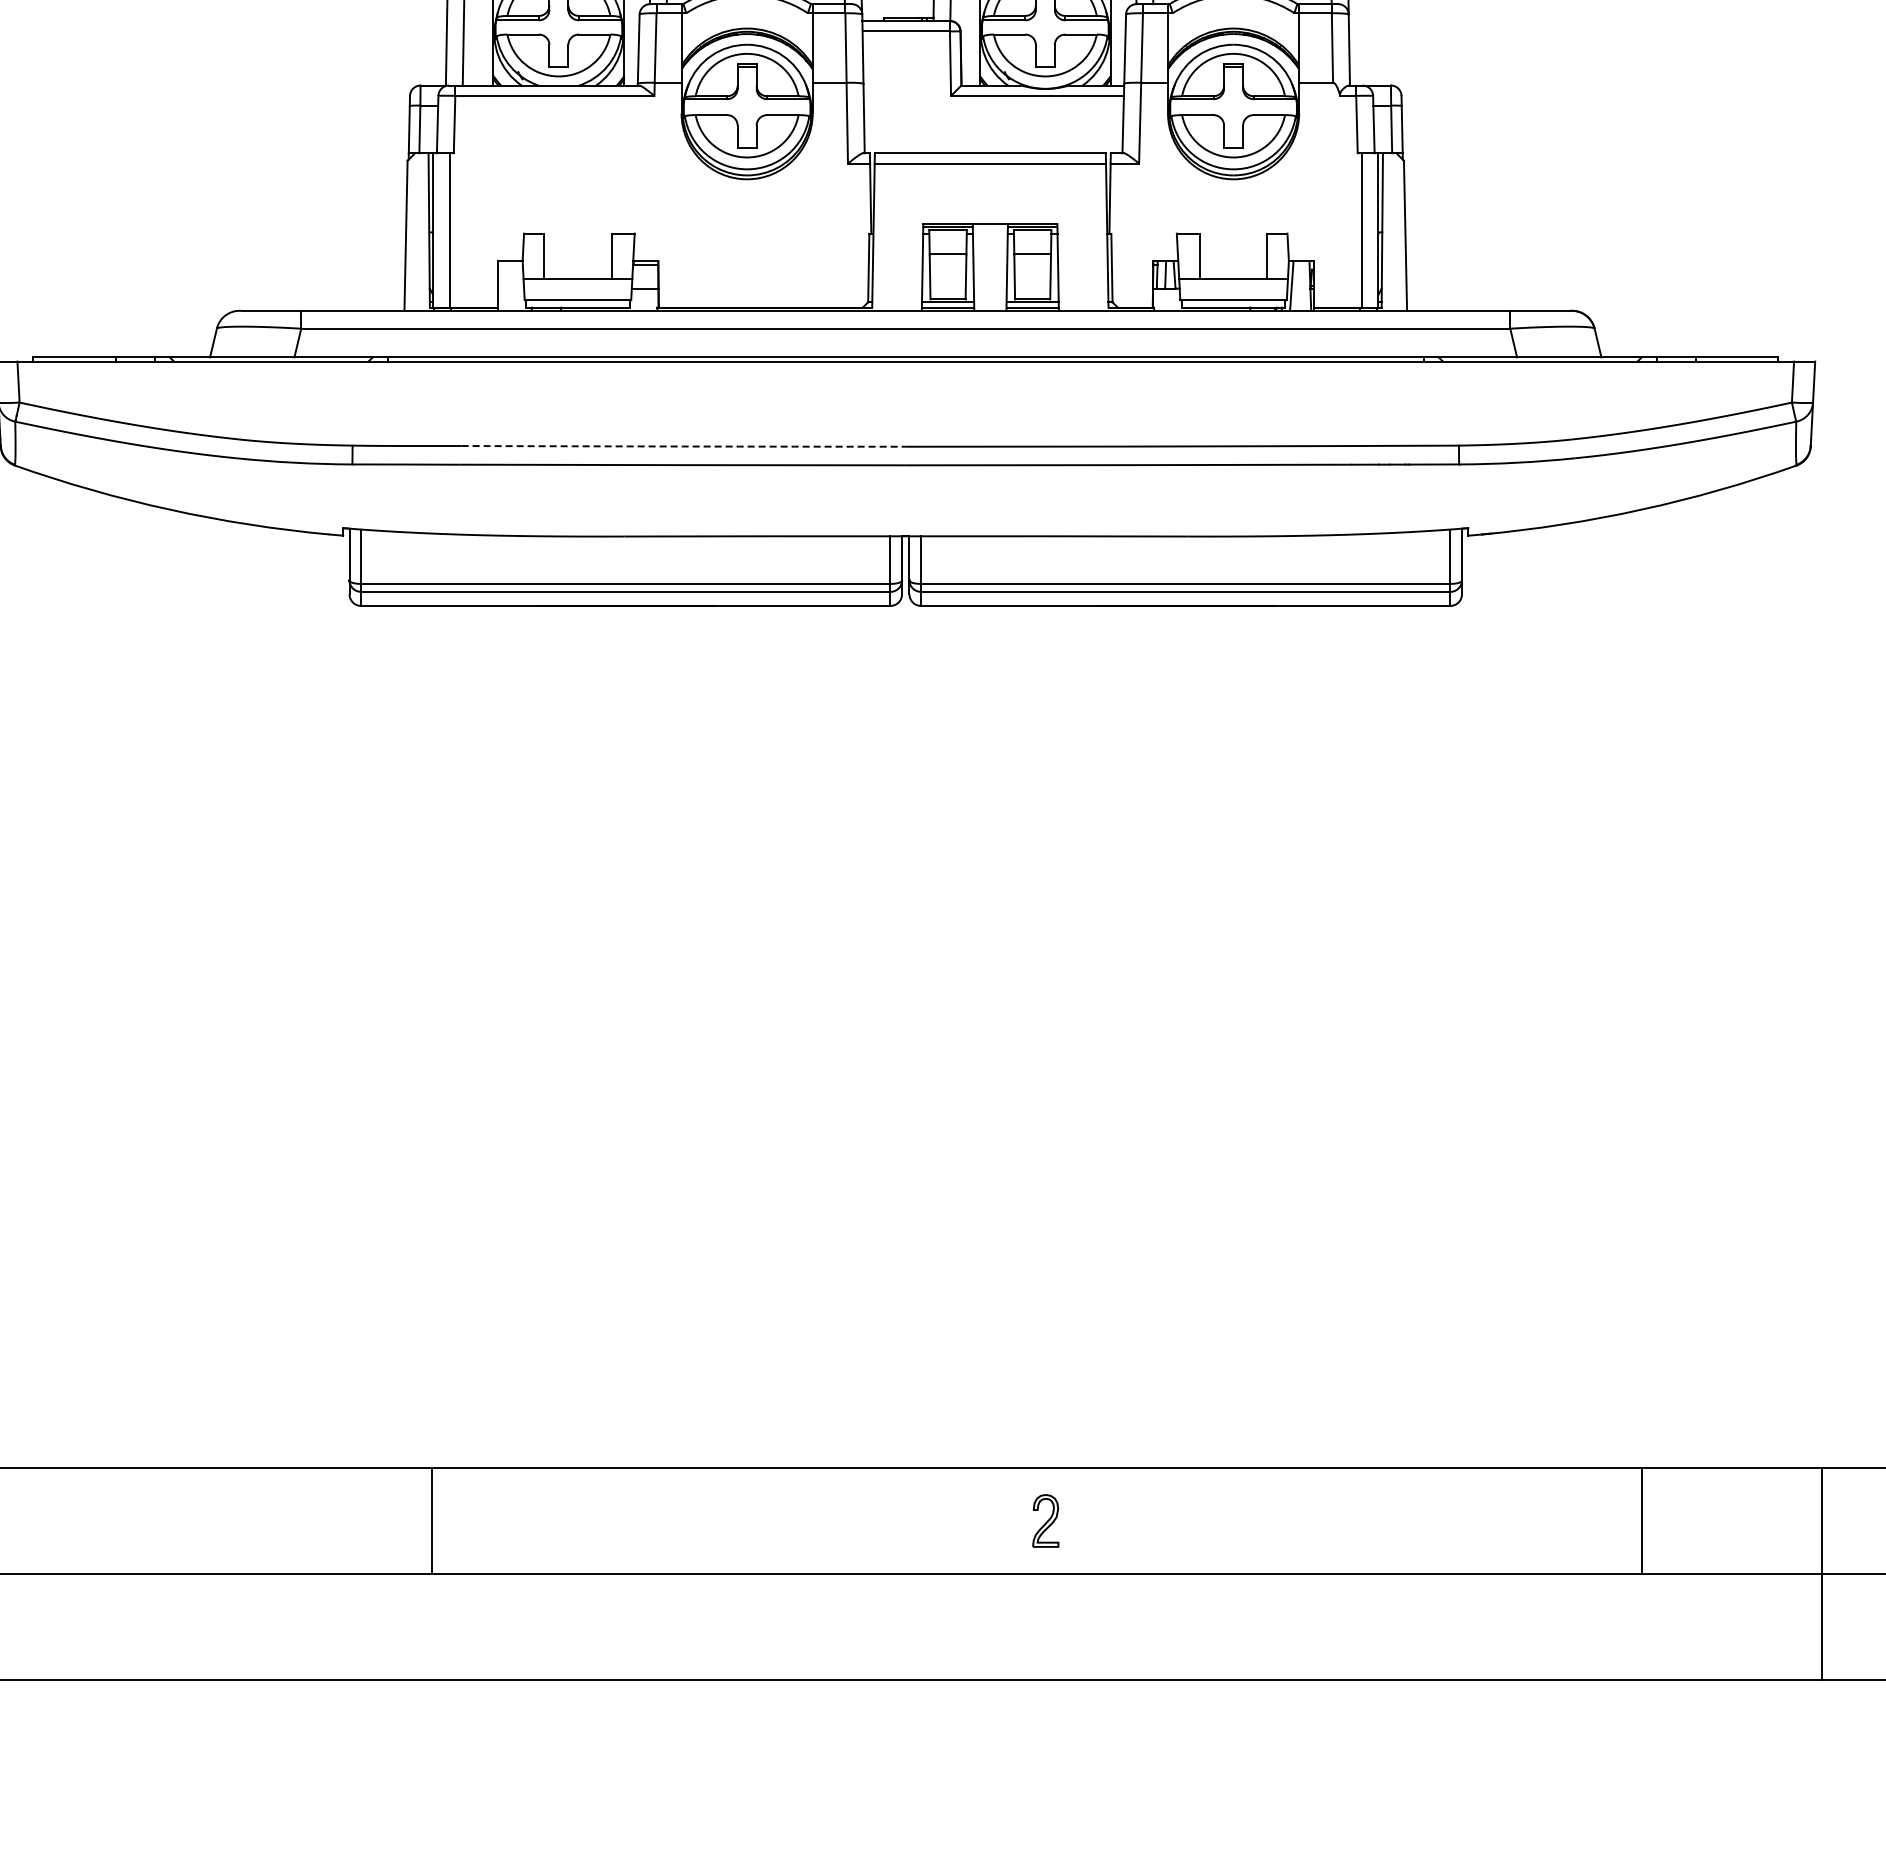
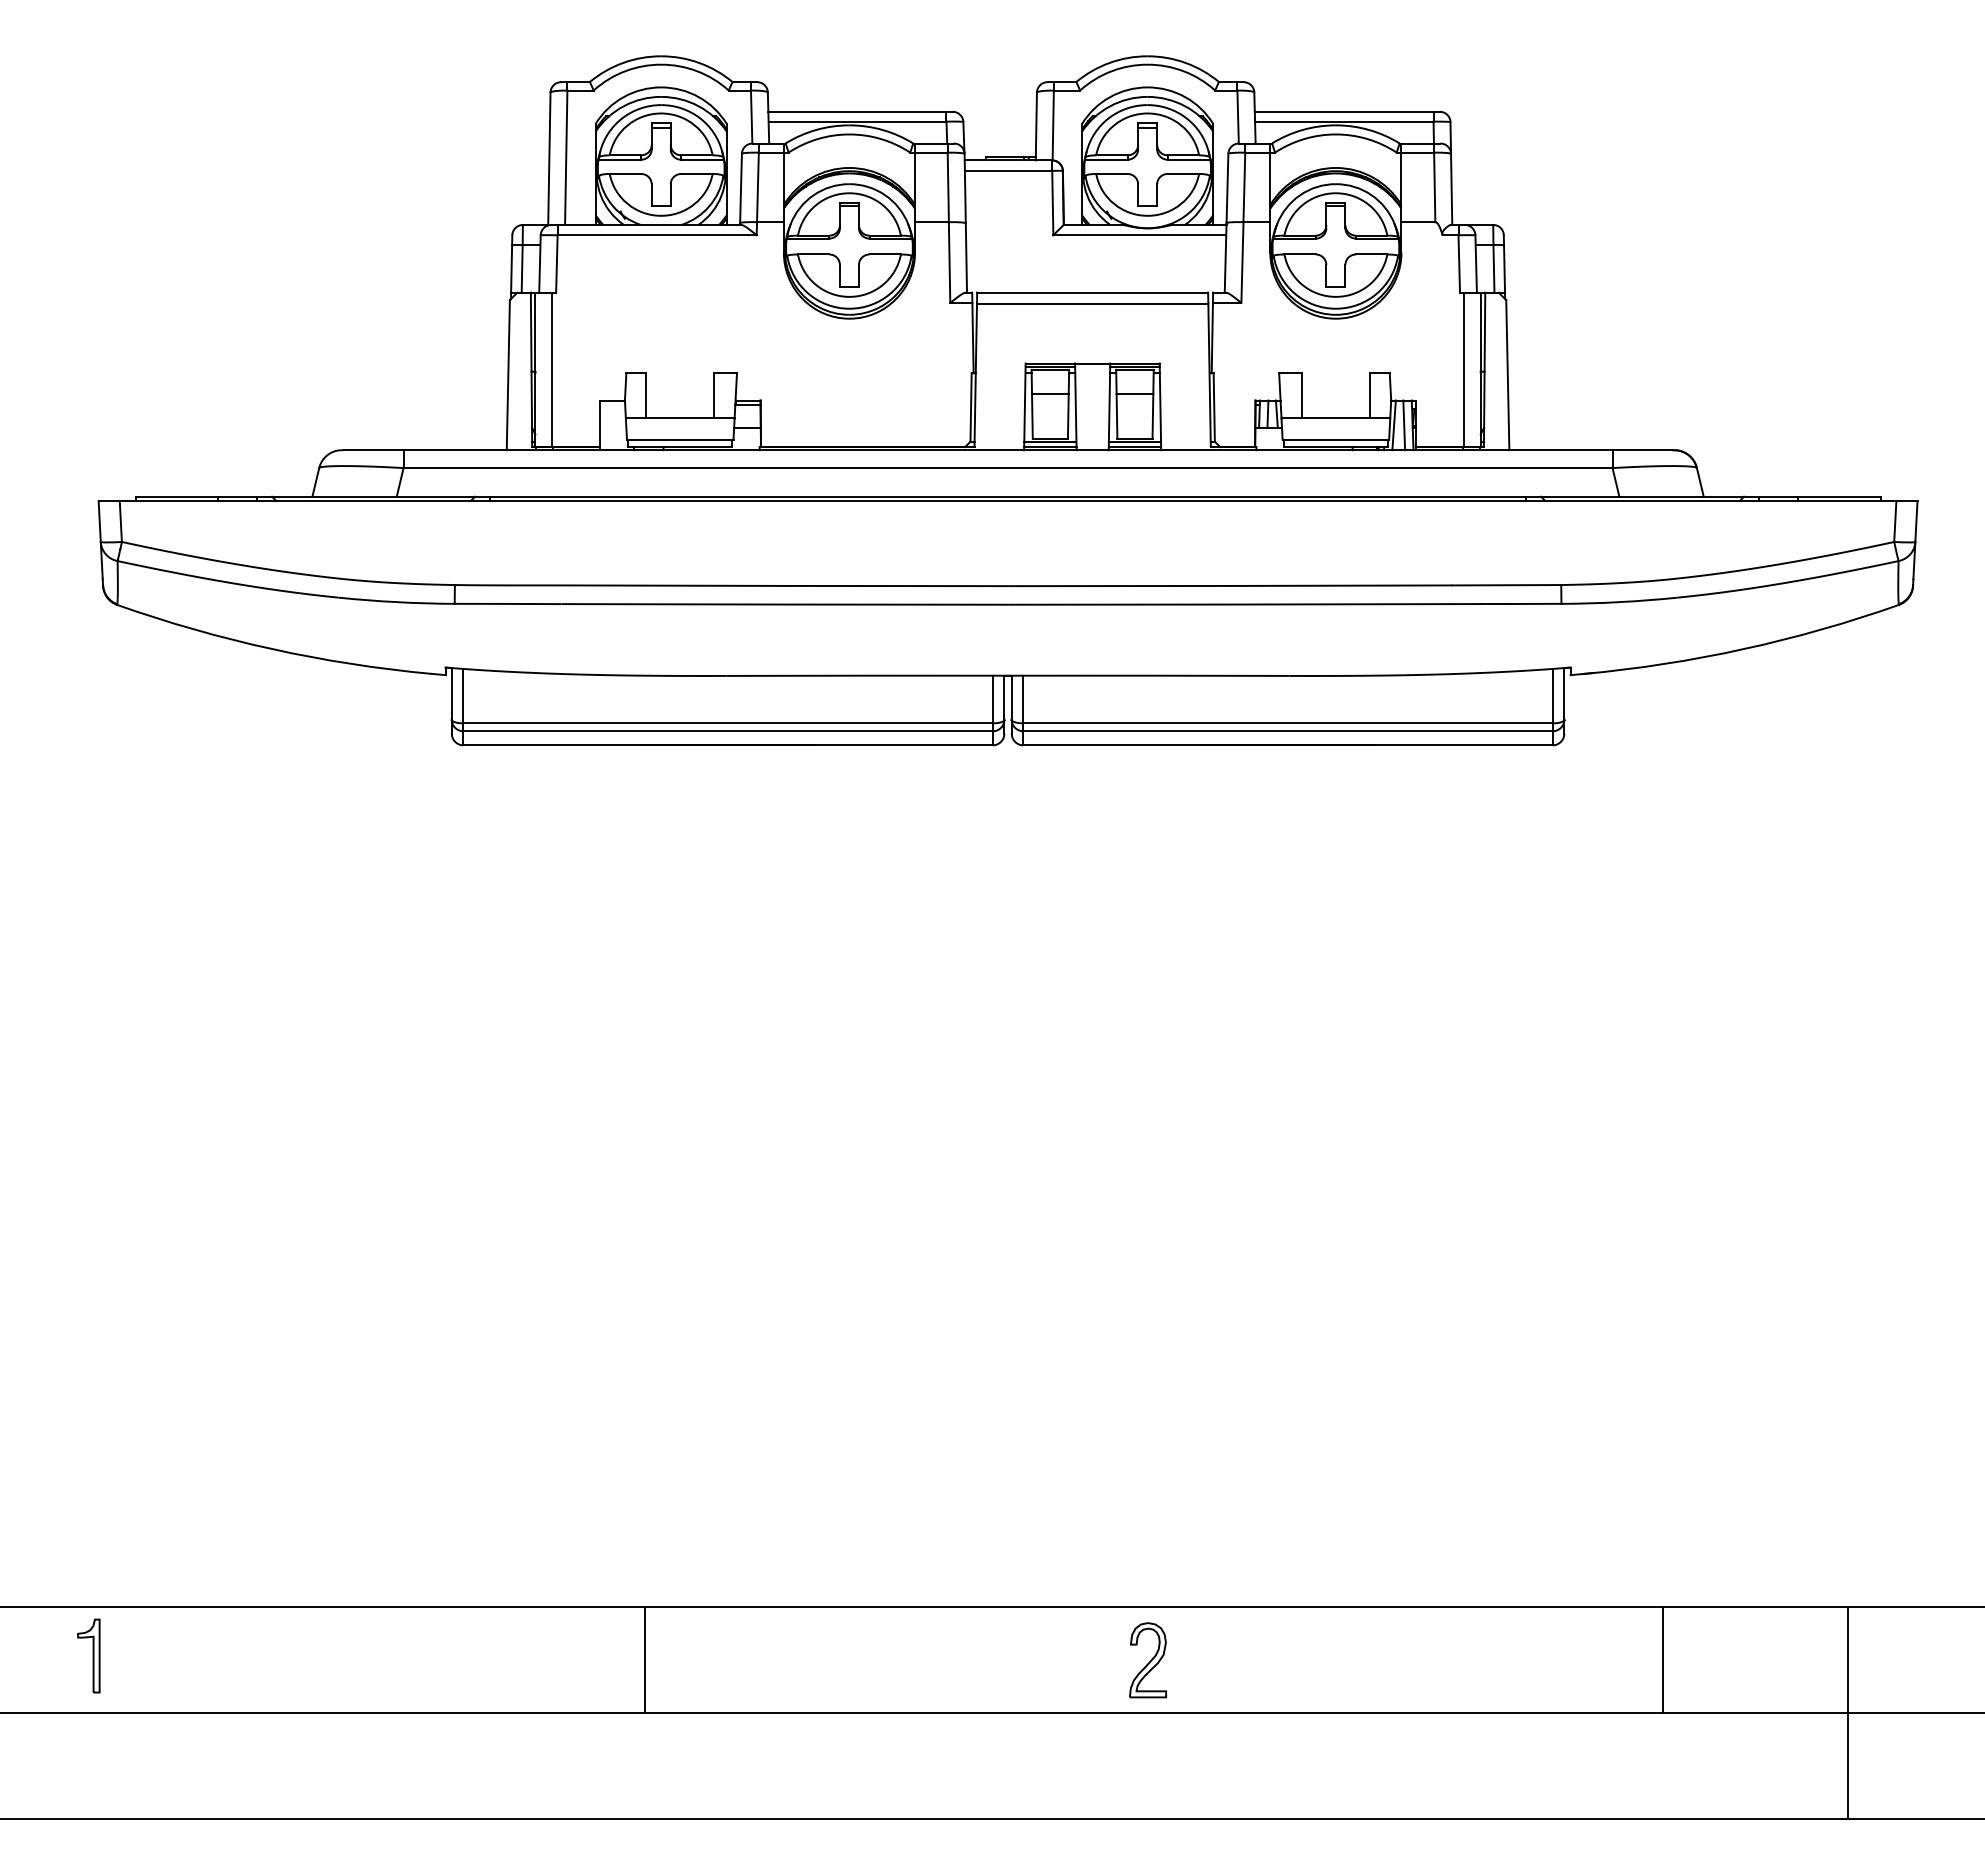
line: (1302, 286) -> (1404, 425), added
arc: (684, 446) -> (786, 585), dashed -> solid
line: (432, 1521) -> (645, 1660), moved
part: (1045, 1521) -> (1147, 1660), size x1.43
line: (1642, 1521) -> (1663, 1660), moved
line: (1822, 1573) -> (1848, 1712), moved

